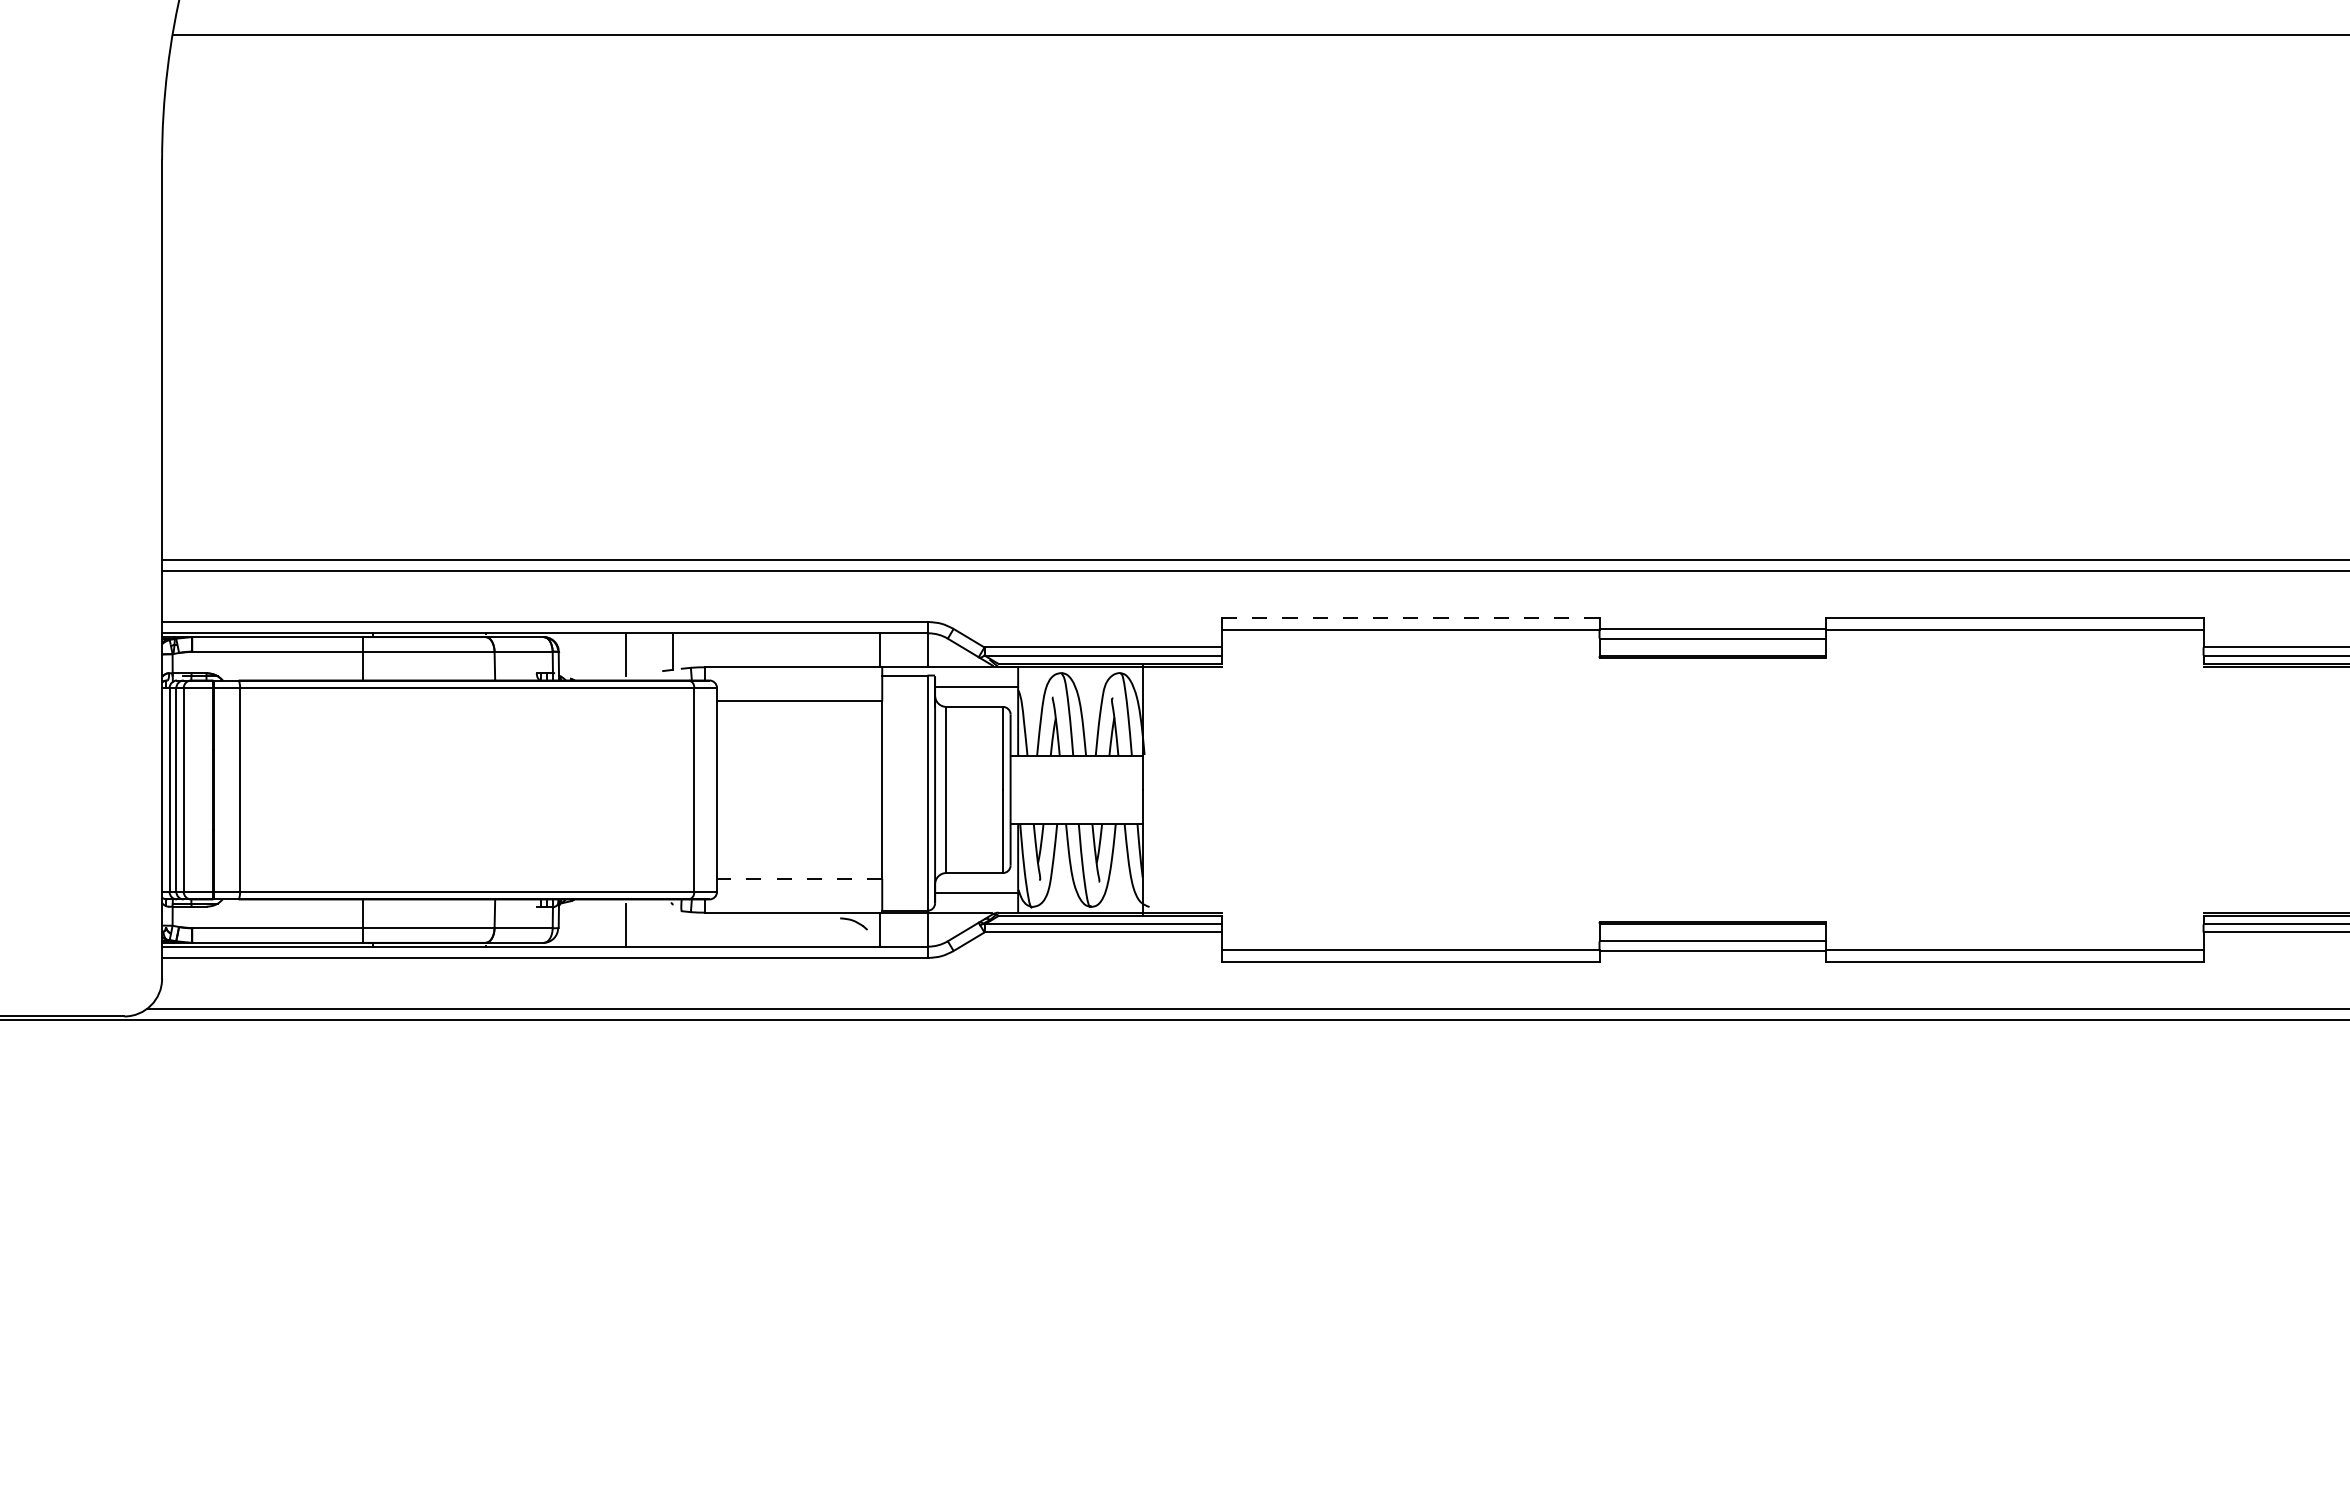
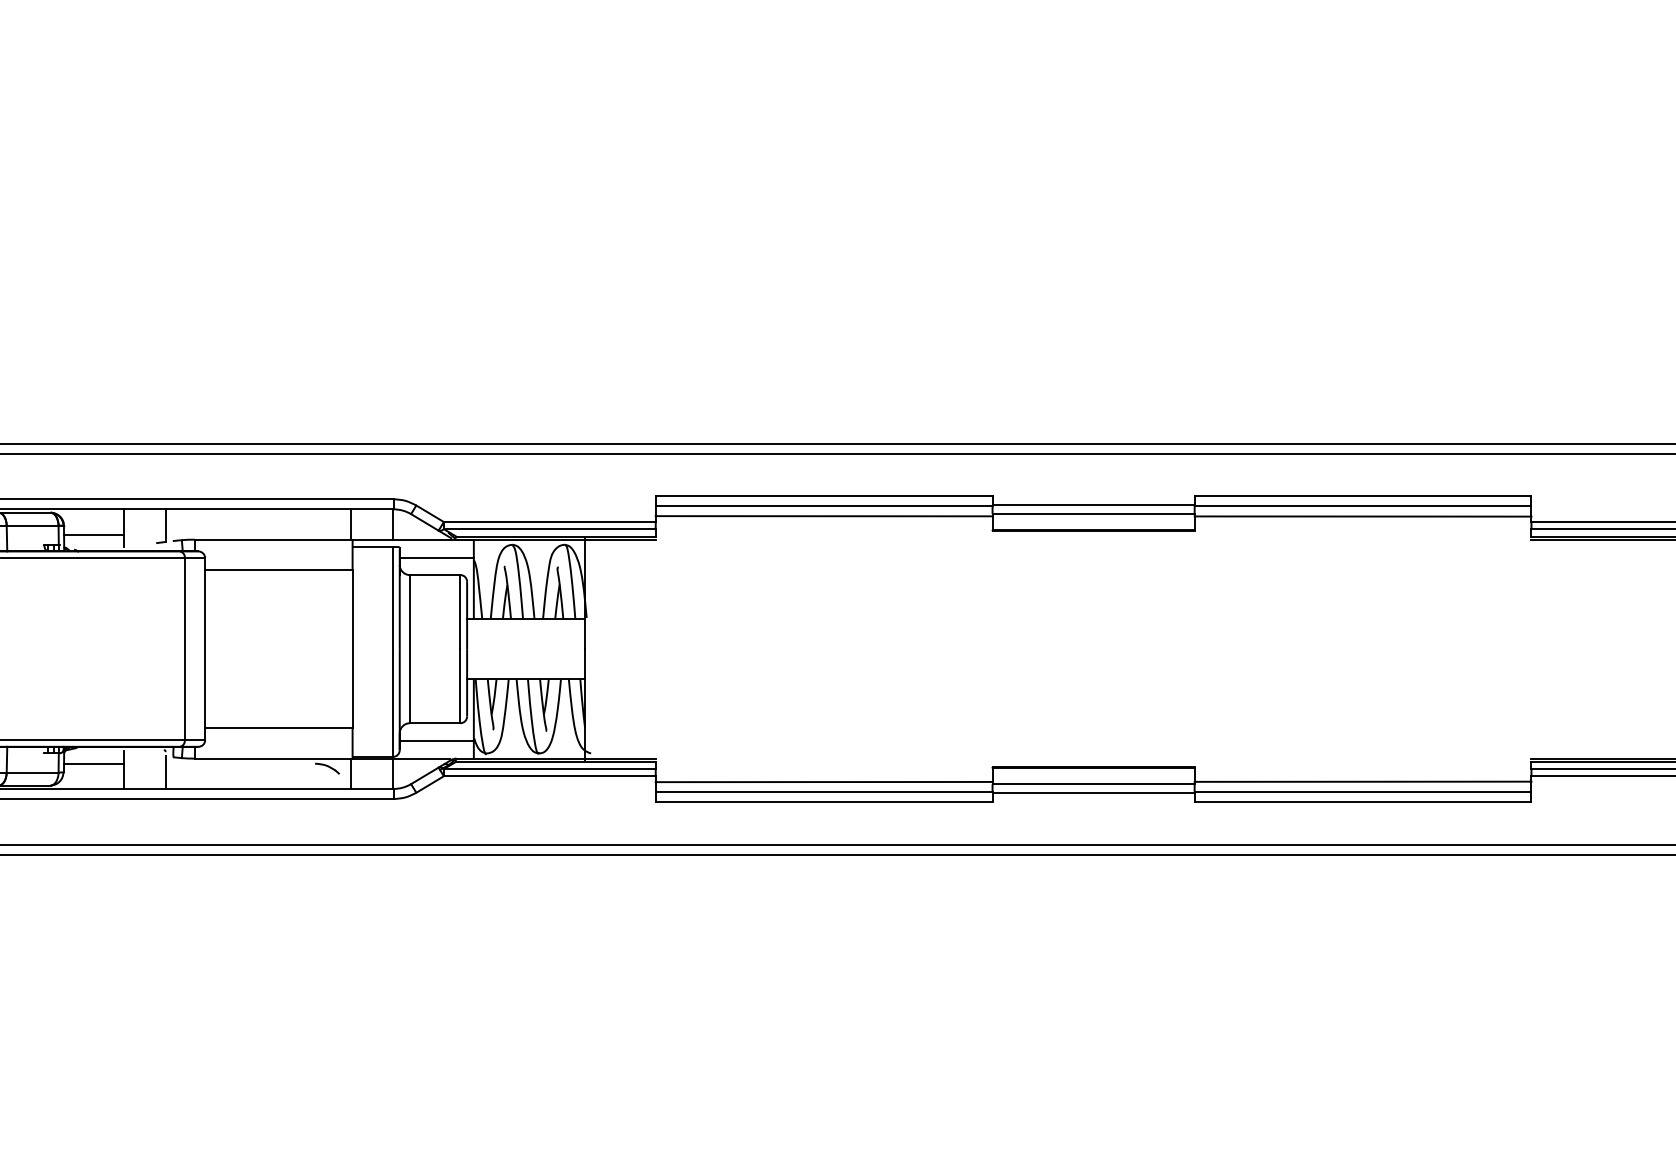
line: (1410, 618) -> (823, 496), dashed -> solid
line: (1410, 640) -> (823, 515), added
line: (2014, 641) -> (1362, 516), added
line: (591, 661) -> (93, 534), added
line: (799, 878) -> (278, 728), dashed -> solid
line: (591, 918) -> (93, 763), added
line: (672, 928) -> (165, 772), added
line: (1410, 938) -> (823, 781), added
line: (2014, 938) -> (1362, 781), added

